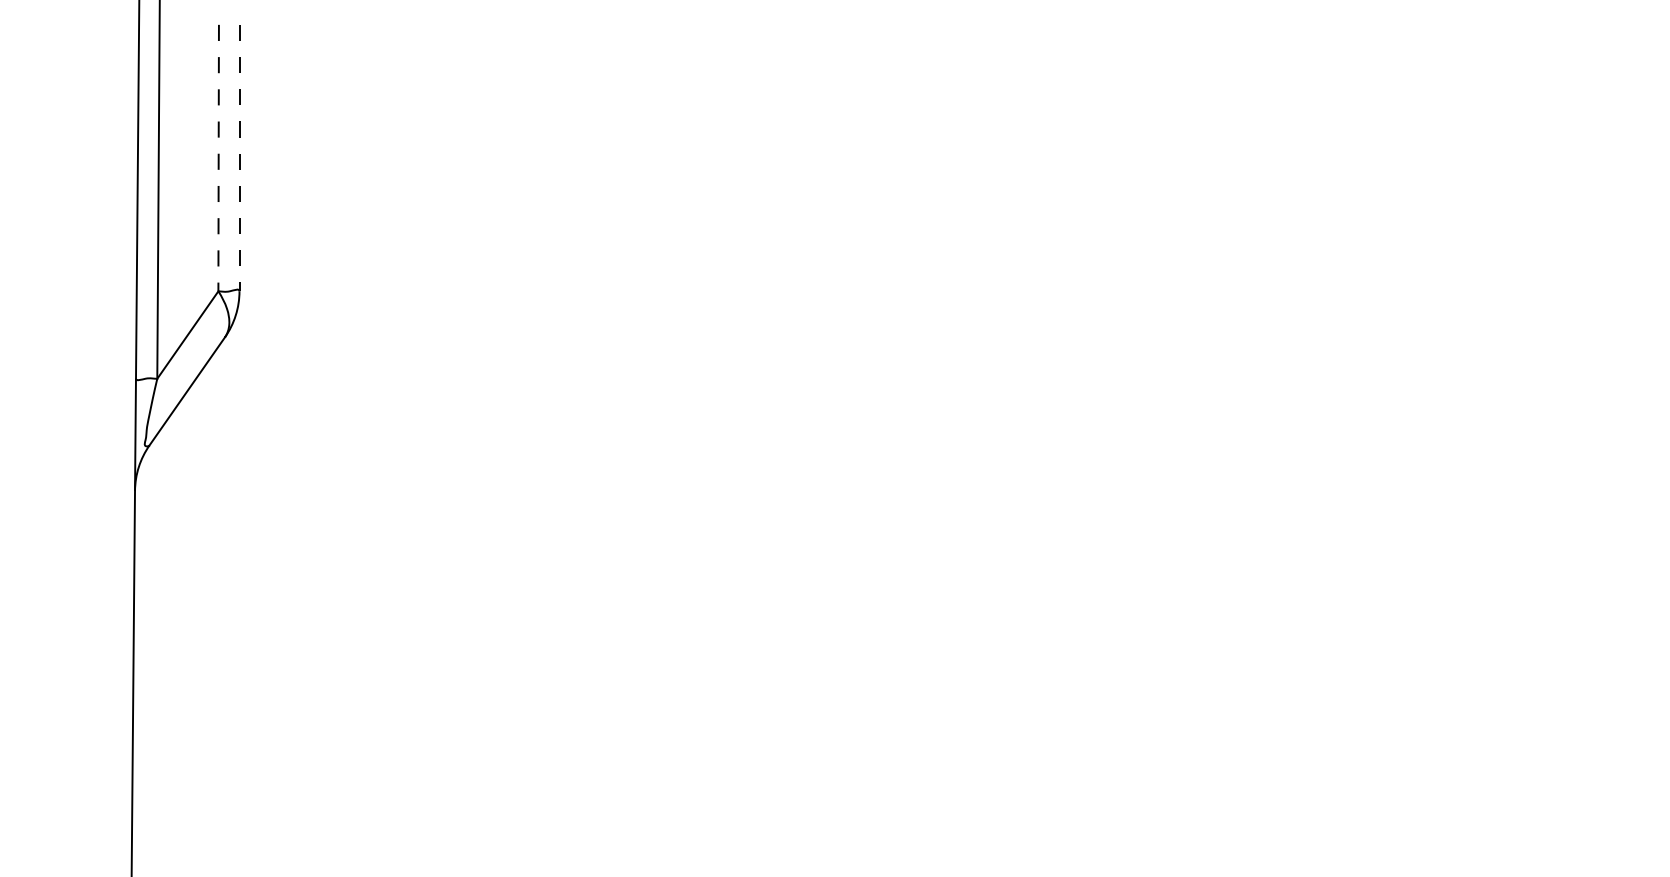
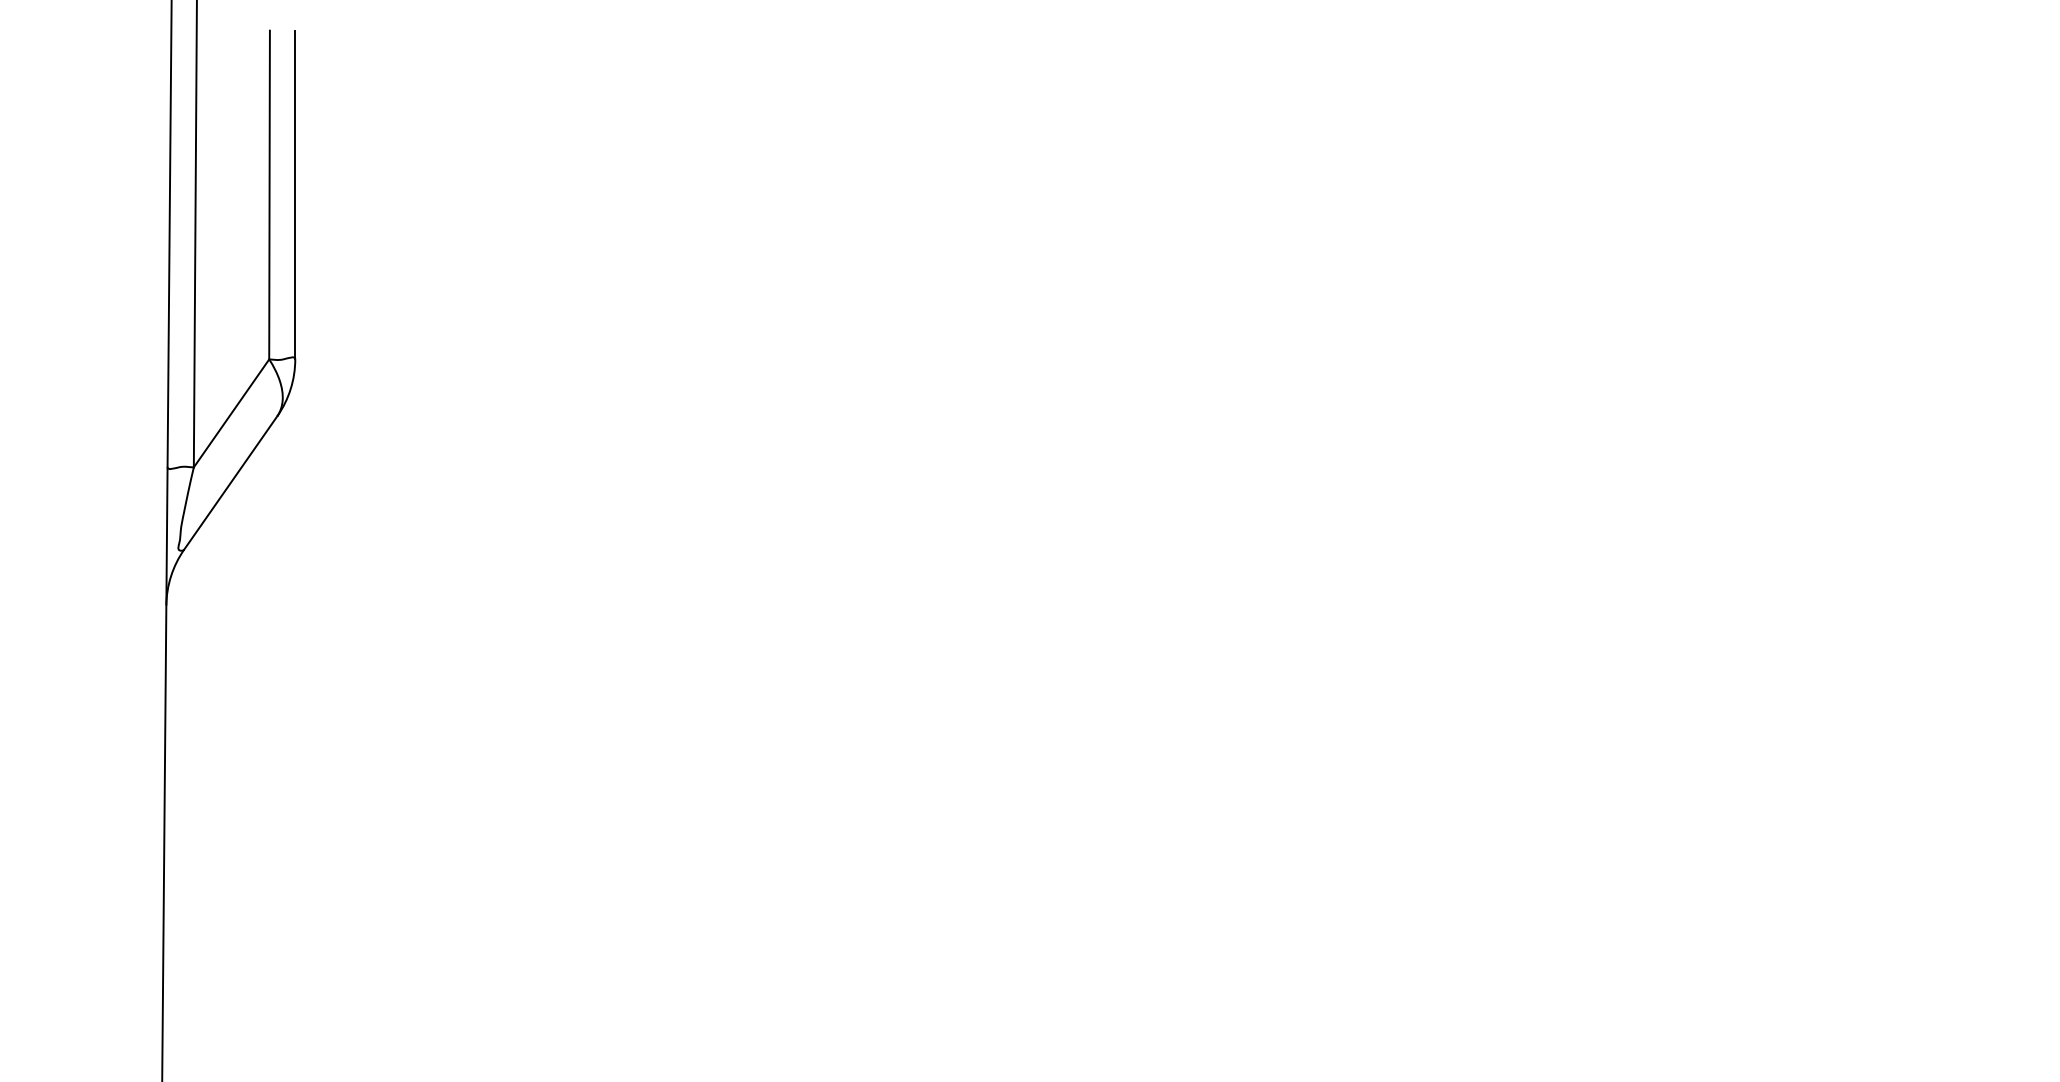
line: (218, 158) -> (269, 195), dashed -> solid
line: (239, 158) -> (295, 195), dashed -> solid

